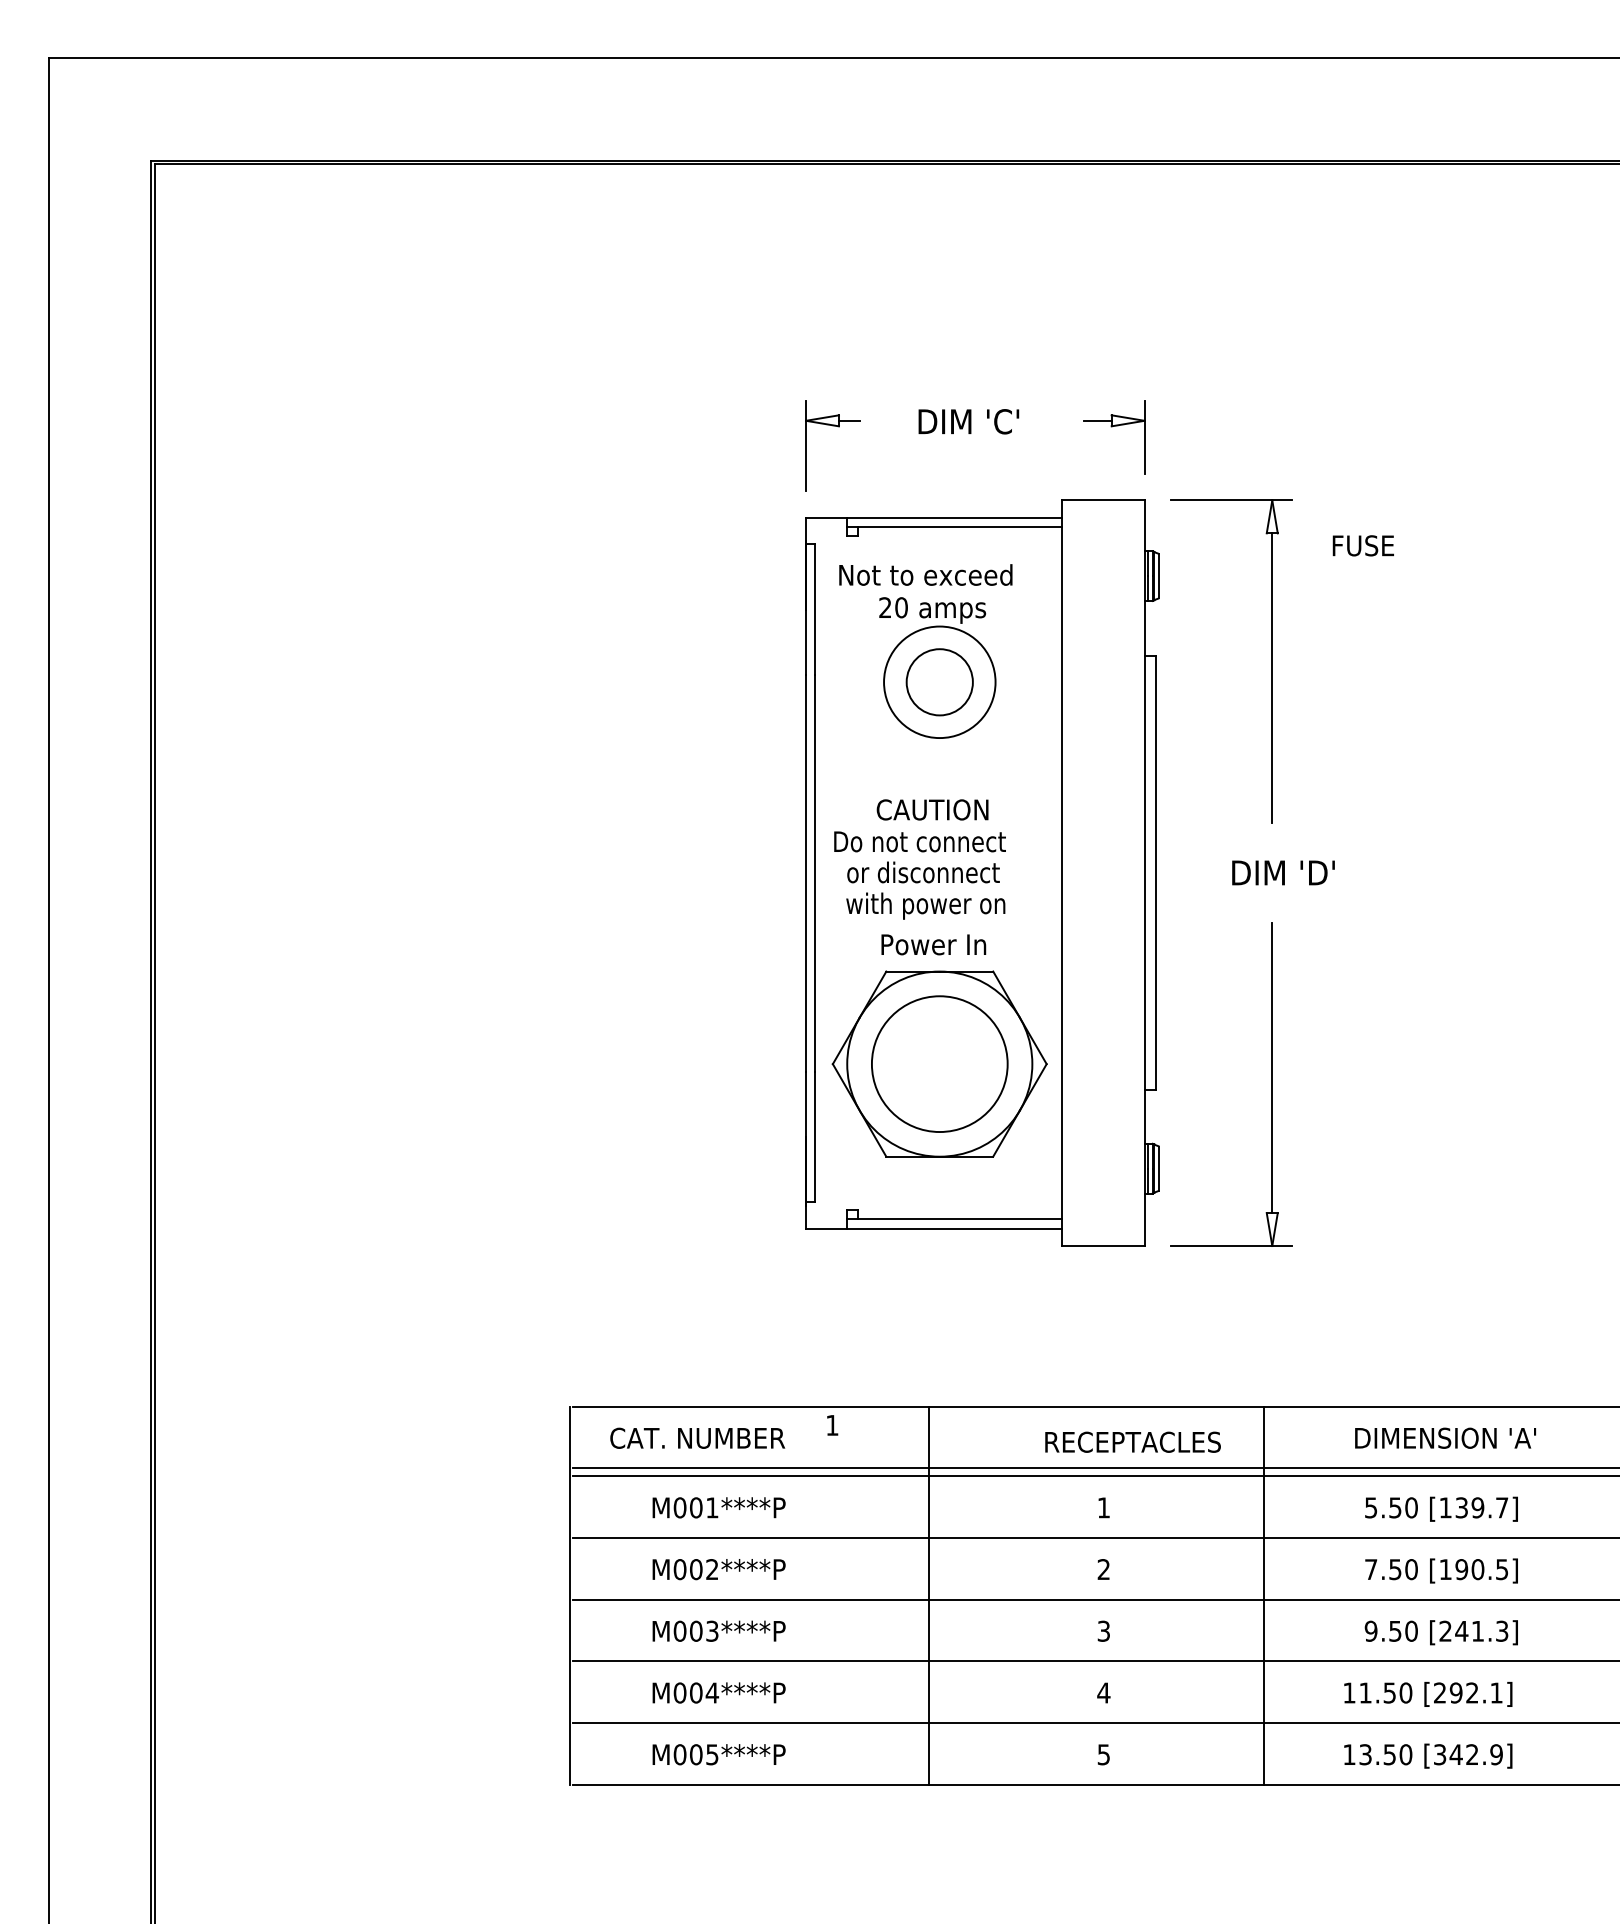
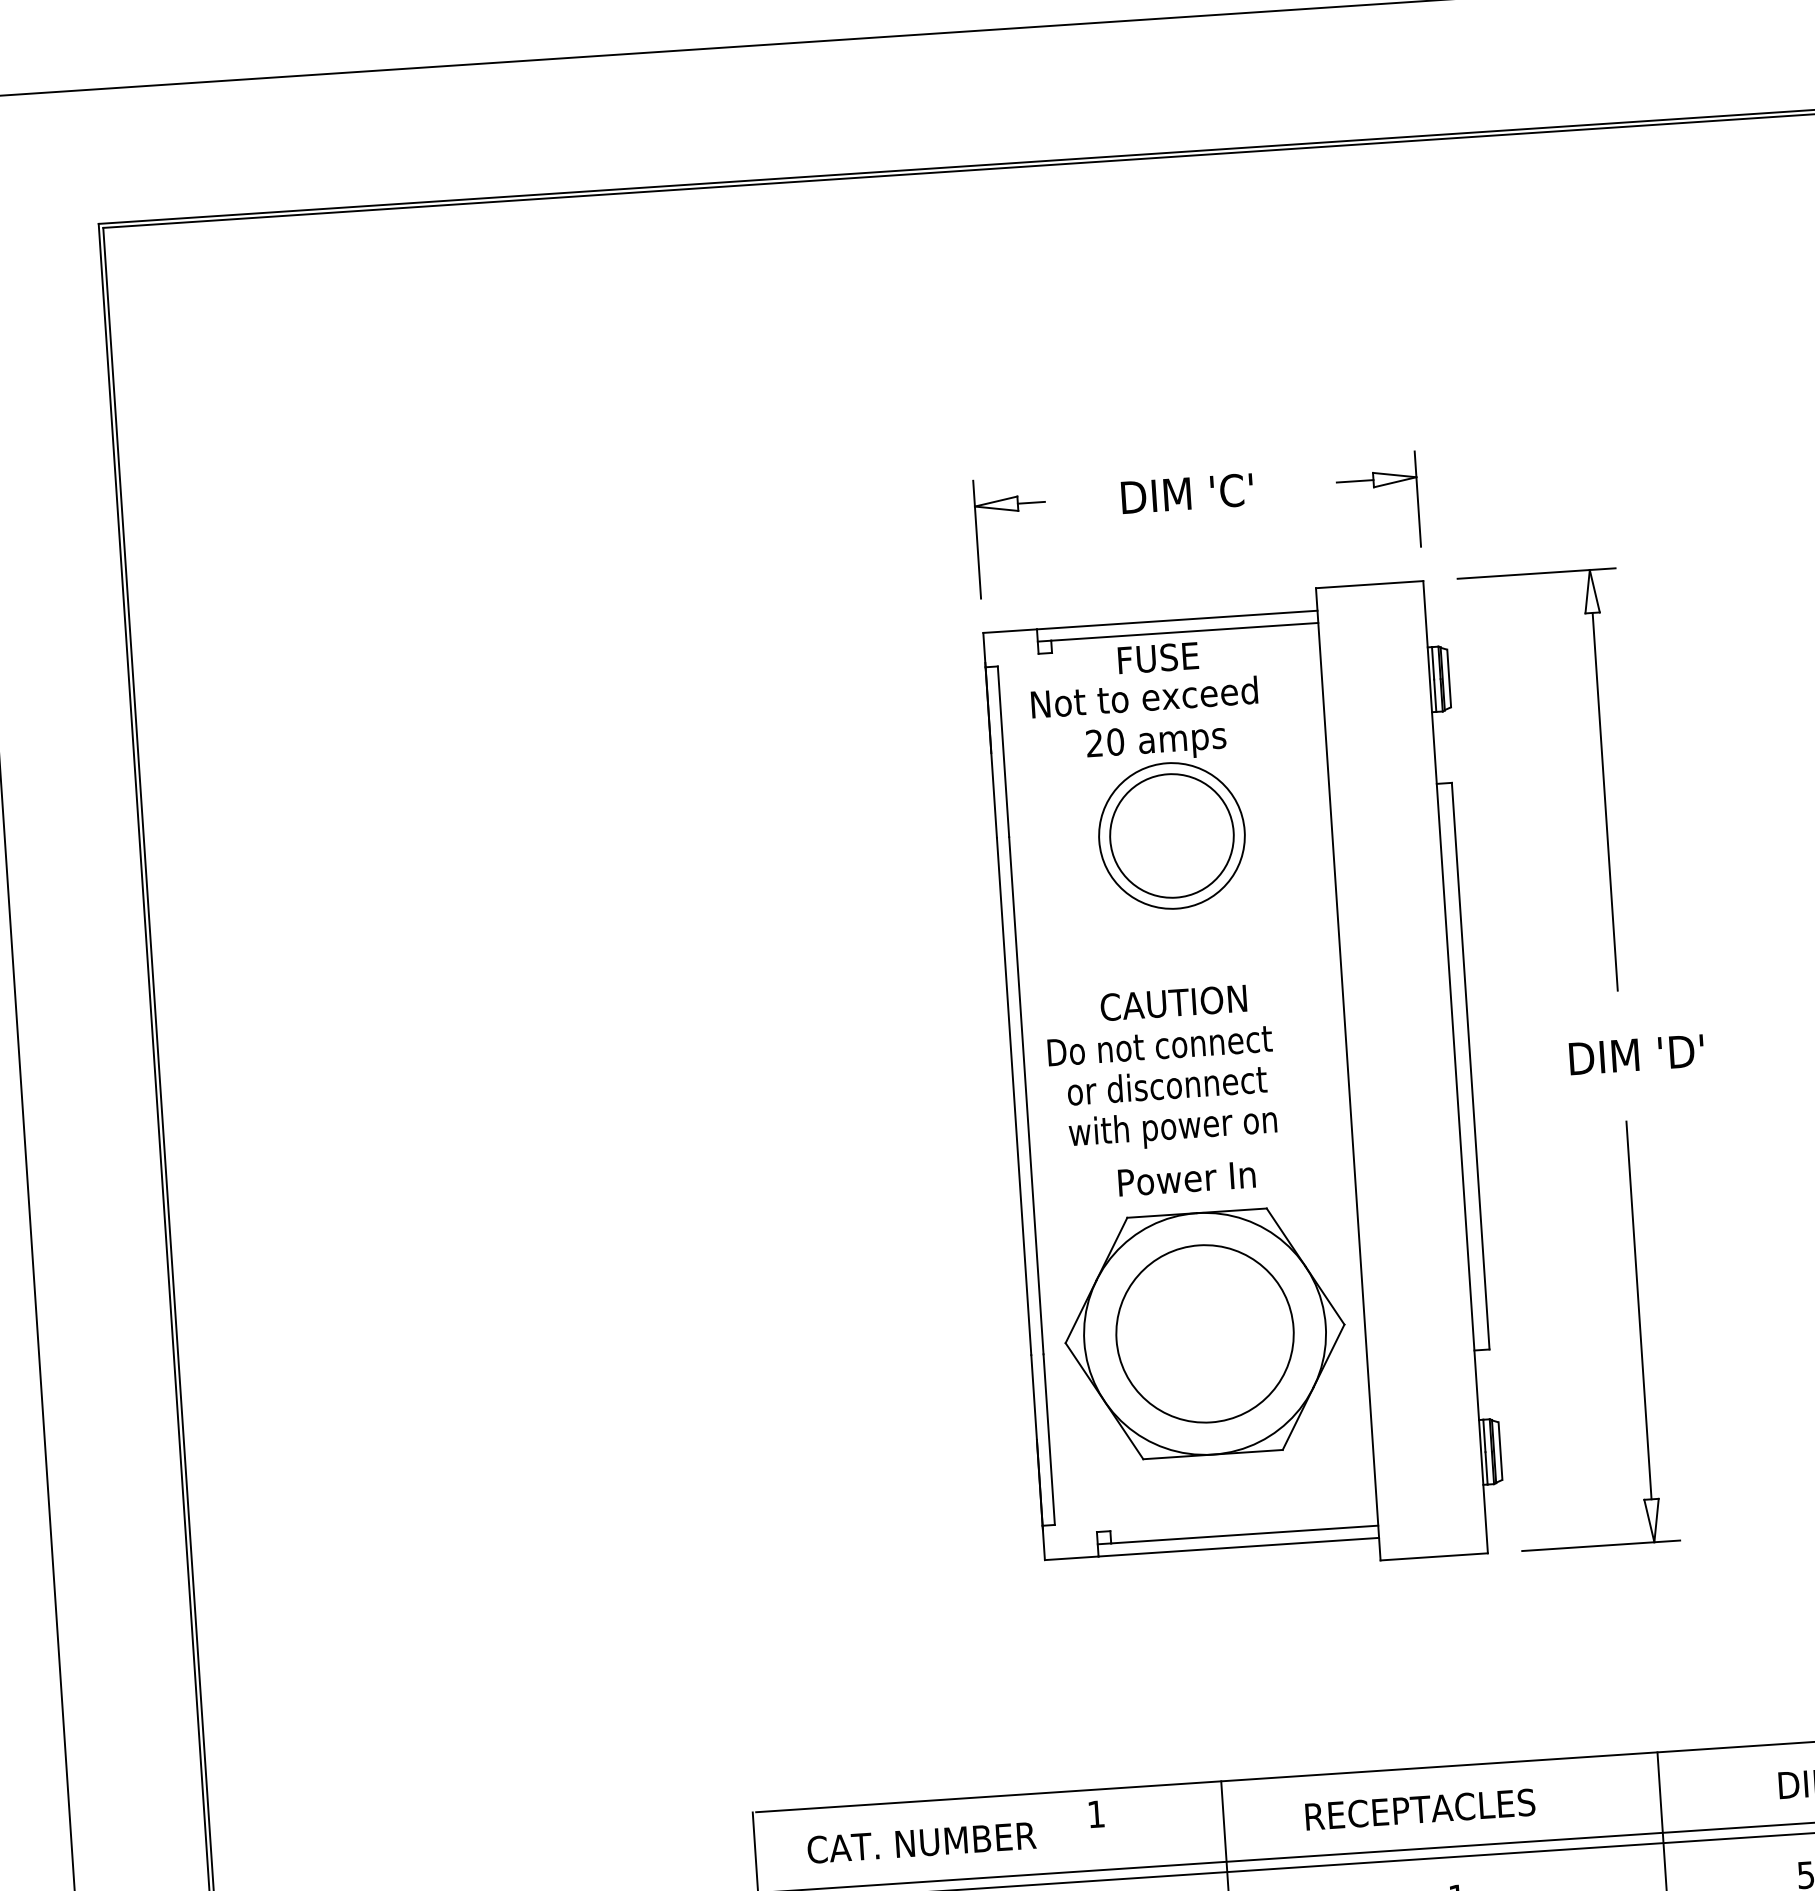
text: (1362, 545) -> (1157, 657), moved
circle: (939, 682) -> (1171, 836), size x1.43
text: (1132, 1441) -> (1419, 1808), moved

